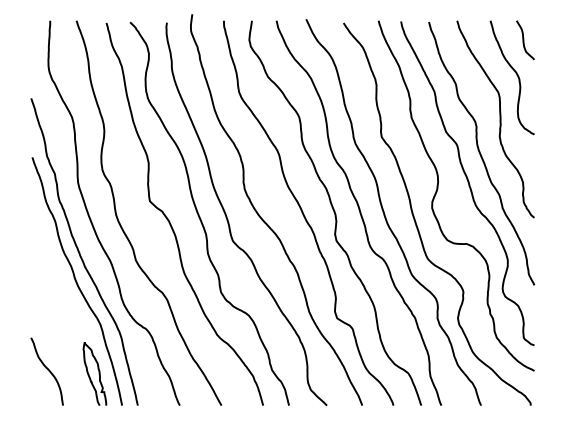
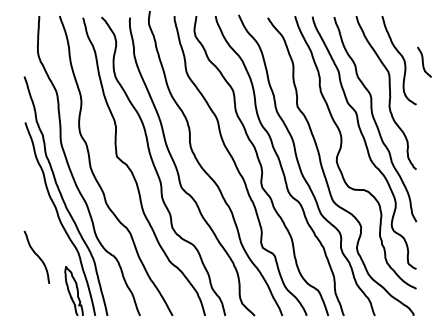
curve: (524, 39) -> (423, 61), moved
curve: (46, 369) -> (36, 255), moved

